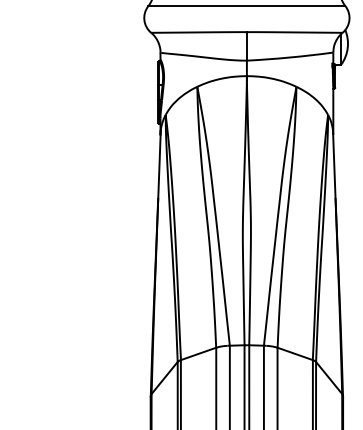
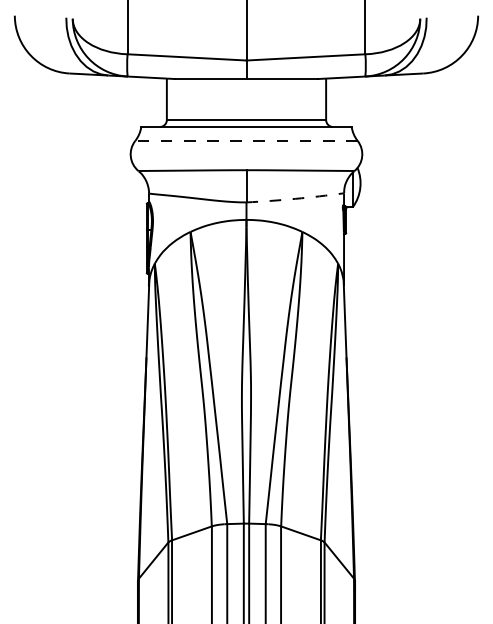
line: (246, 5) -> (245, 140), solid -> dashed
arc: (290, 57) -> (295, 198), solid -> dashed

